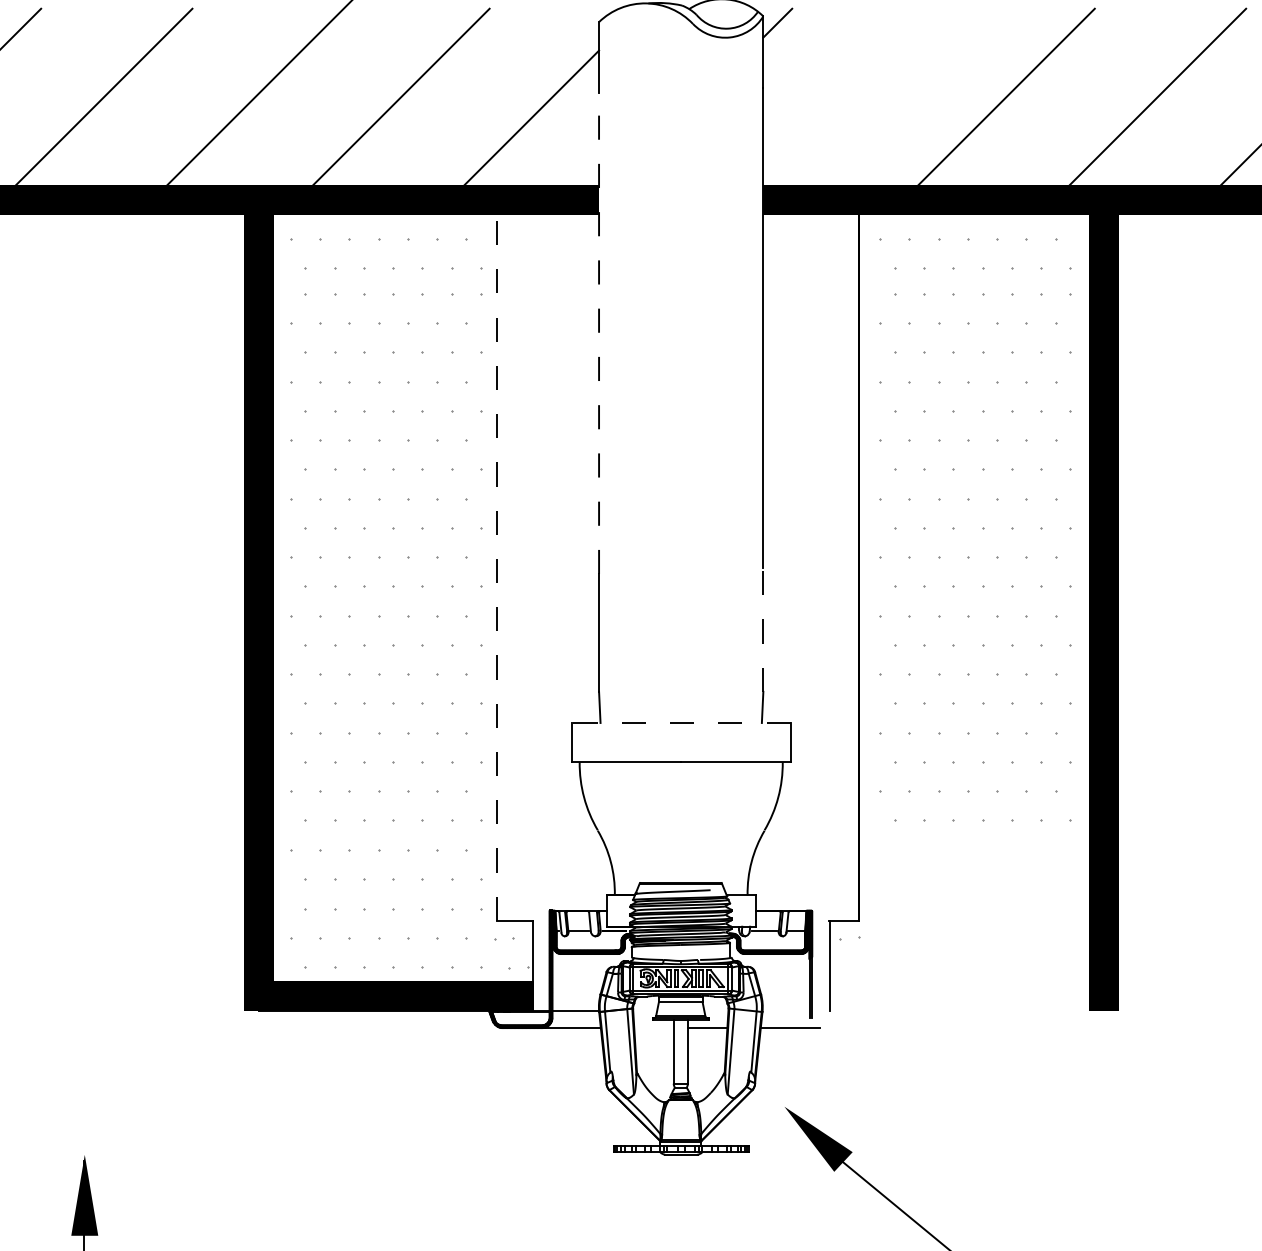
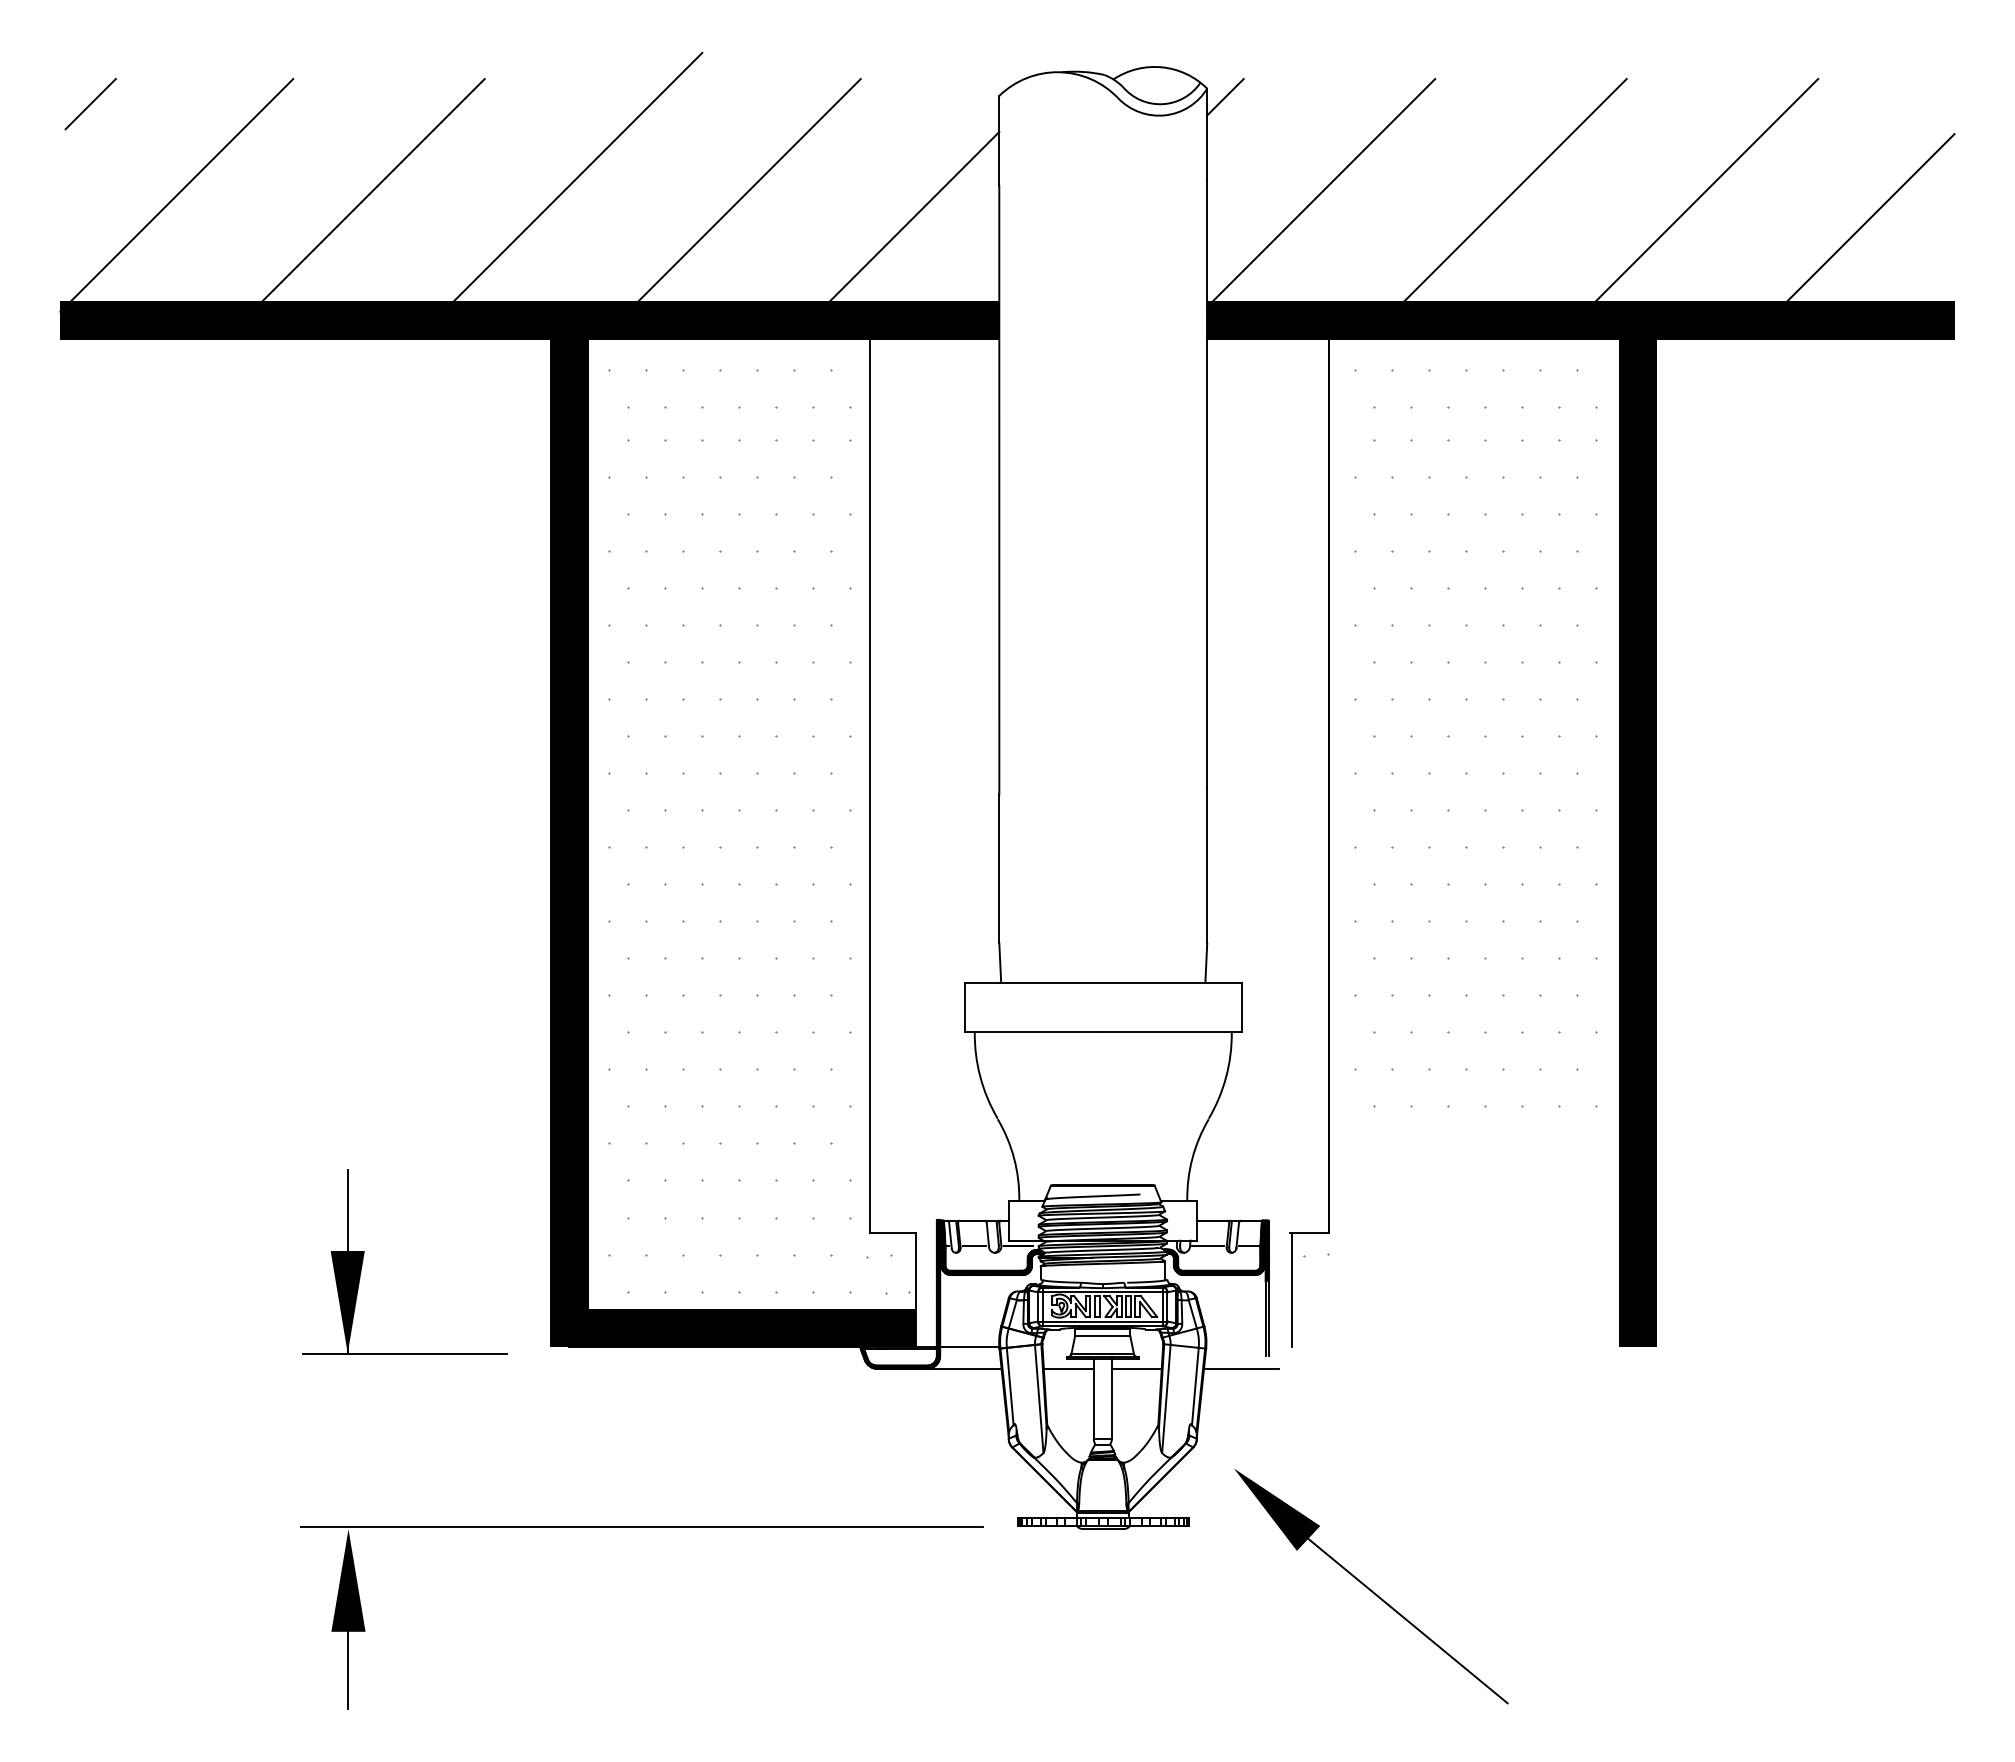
line: (853, 98) -> (1321, 192), added
line: (599, 333) -> (999, 489), dashed -> solid
line: (497, 559) -> (870, 776), dashed -> solid
line: (763, 629) -> (1207, 864), dashed -> solid
line: (680, 722) -> (1102, 982), dashed -> solid
part: (97, 937) -> (364, 1254), added
line: (653, 1027) -> (1068, 1368), added
line: (317, 1152) -> (642, 1526), added

